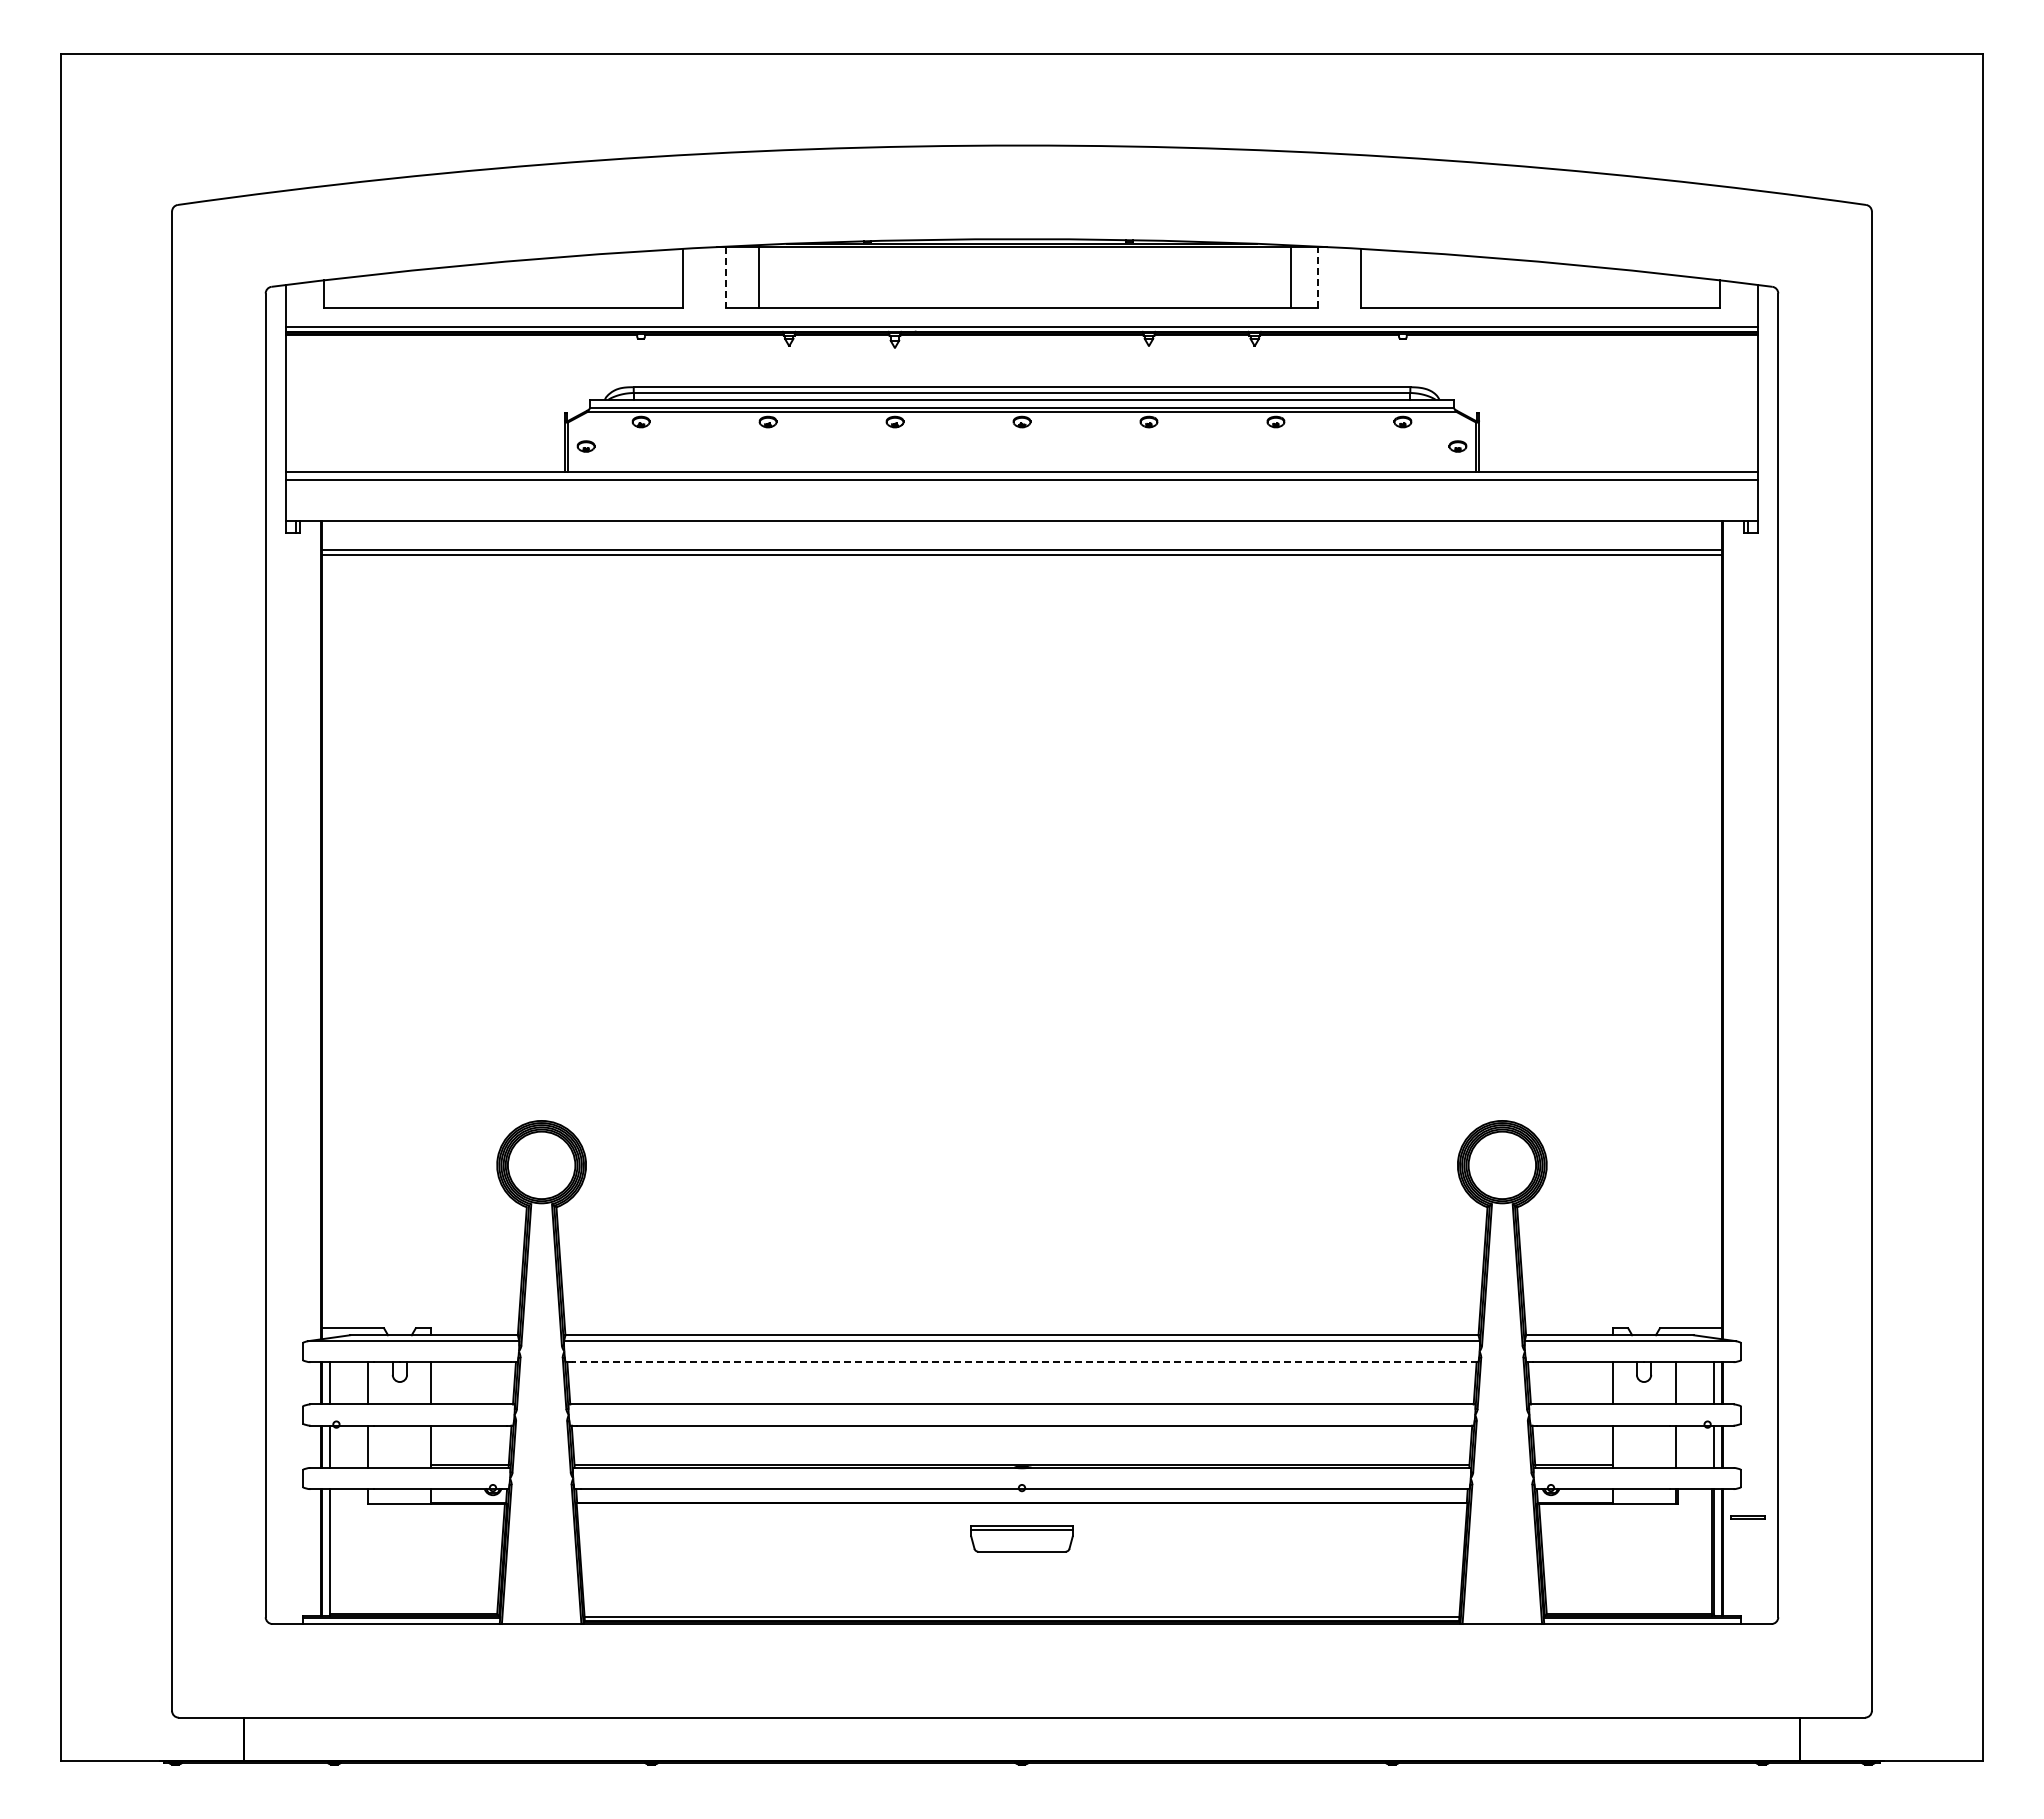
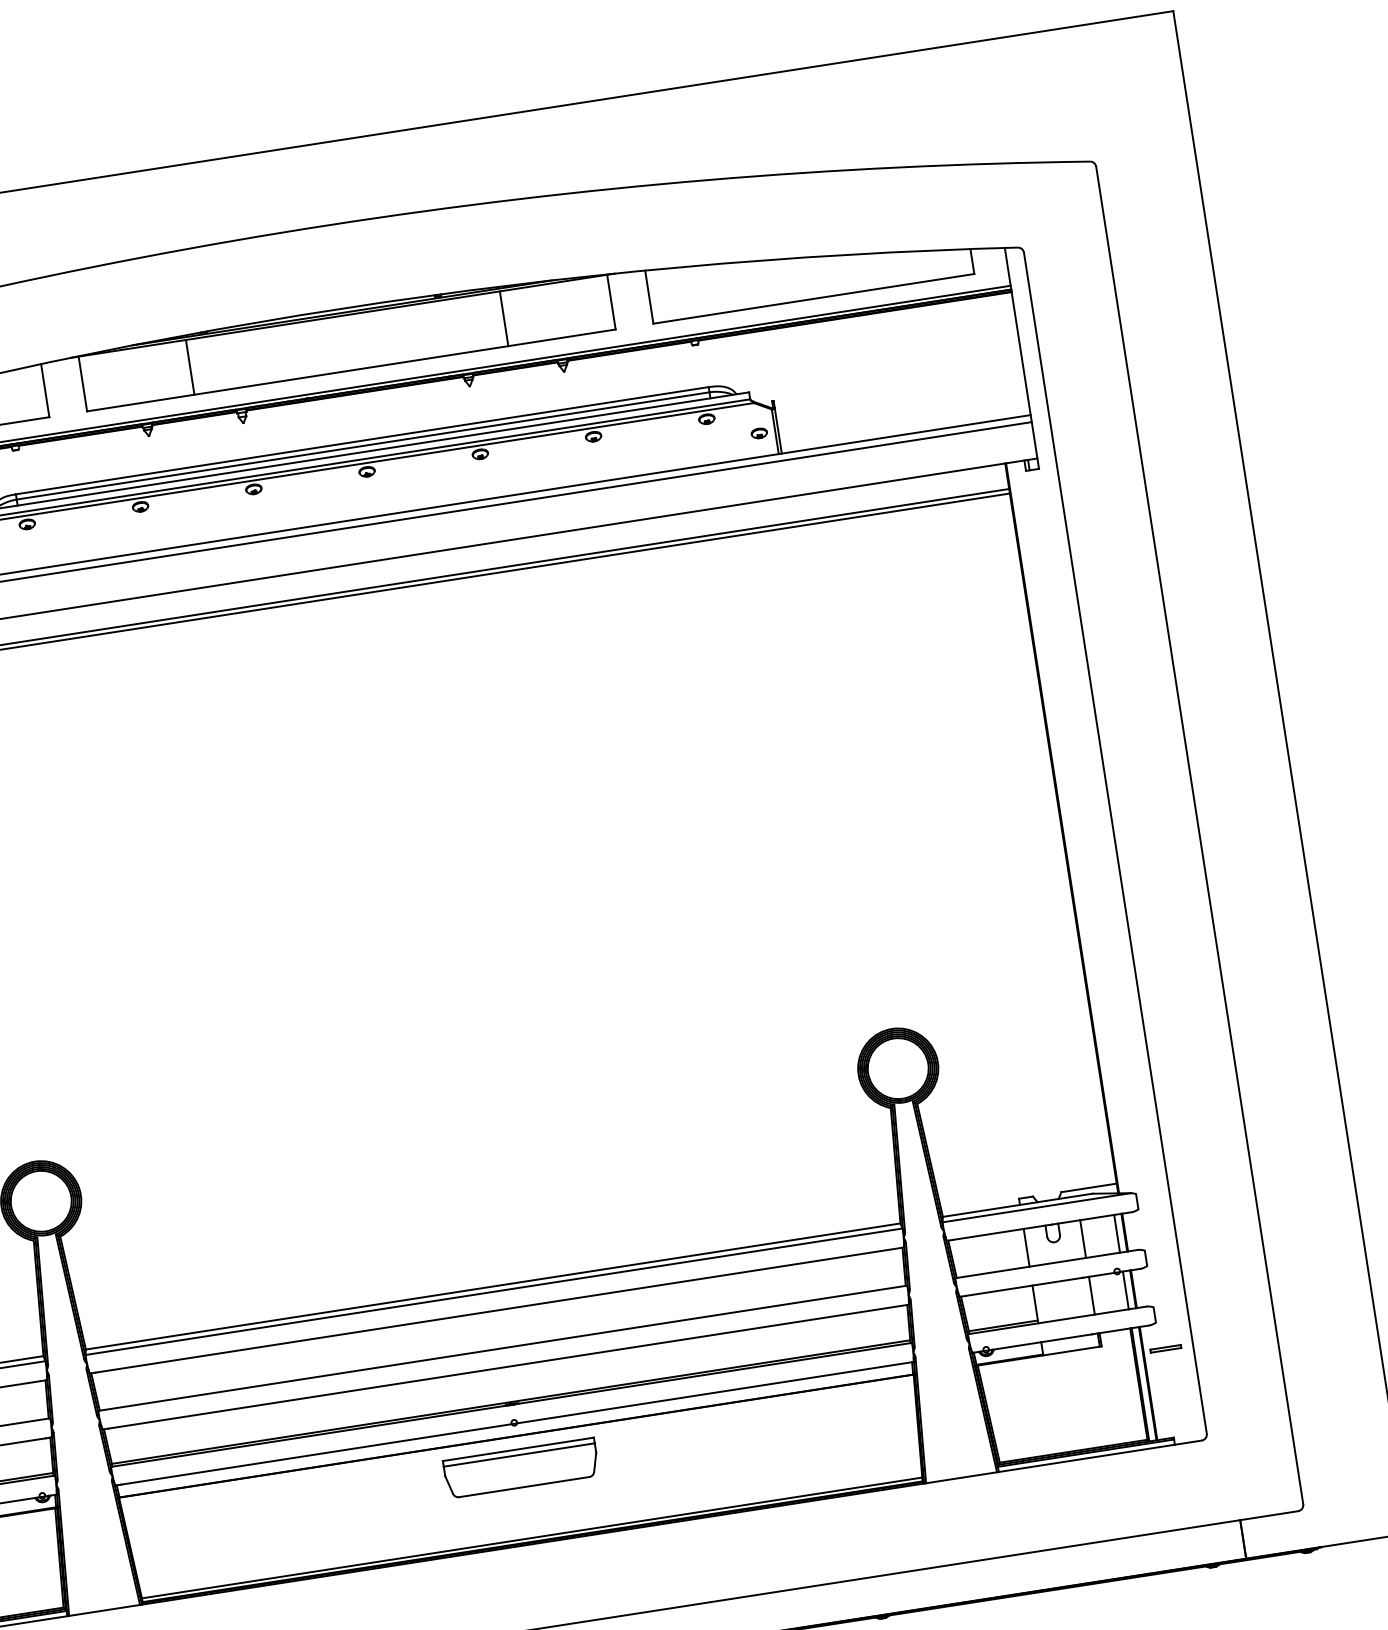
line: (725, 277) -> (82, 383), dashed -> solid
line: (759, 277) -> (190, 367), moved
line: (1290, 277) -> (503, 318), moved
line: (1318, 277) -> (611, 301), dashed -> solid
line: (1024, 1362) -> (499, 1310), dashed -> solid
part: (1021, 1538) -> (520, 1467), size x1.67

